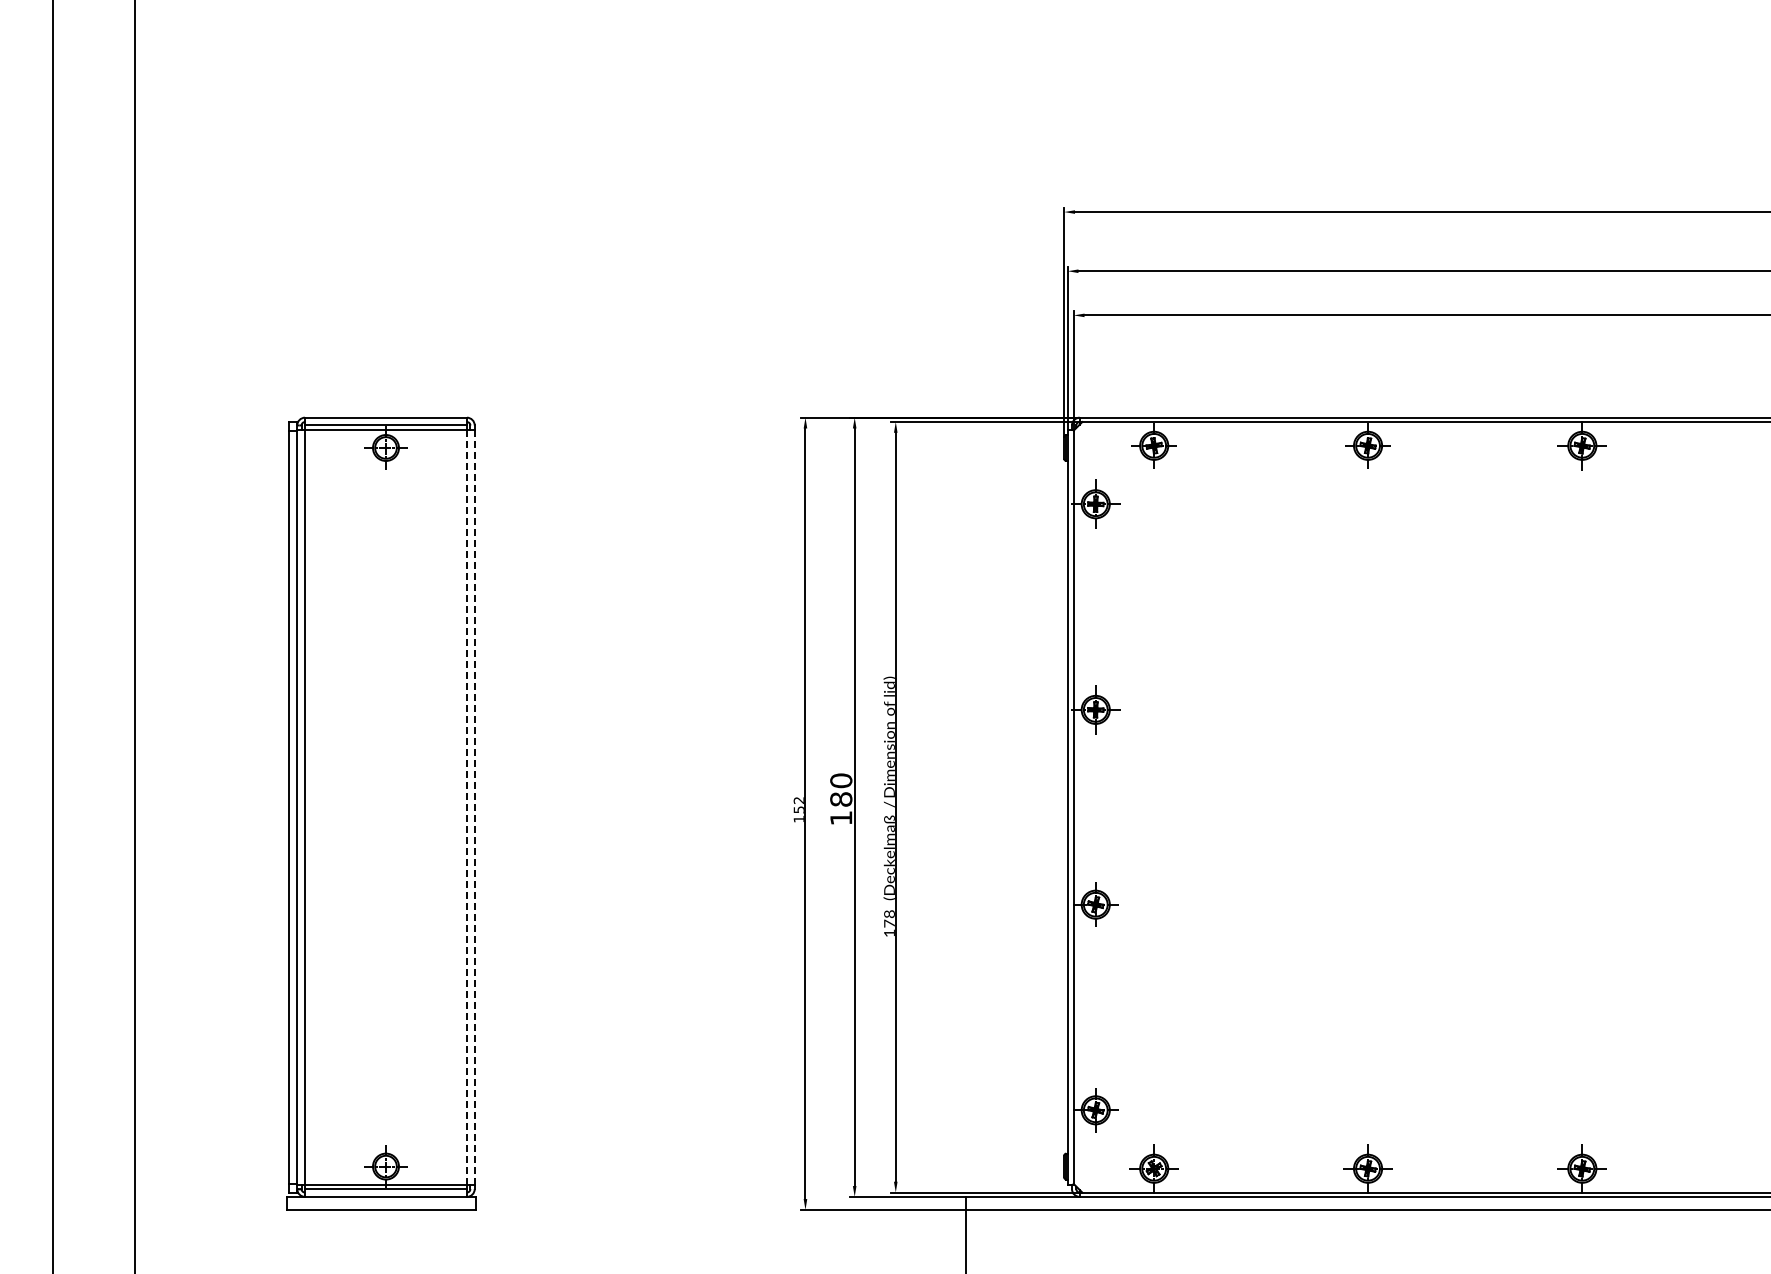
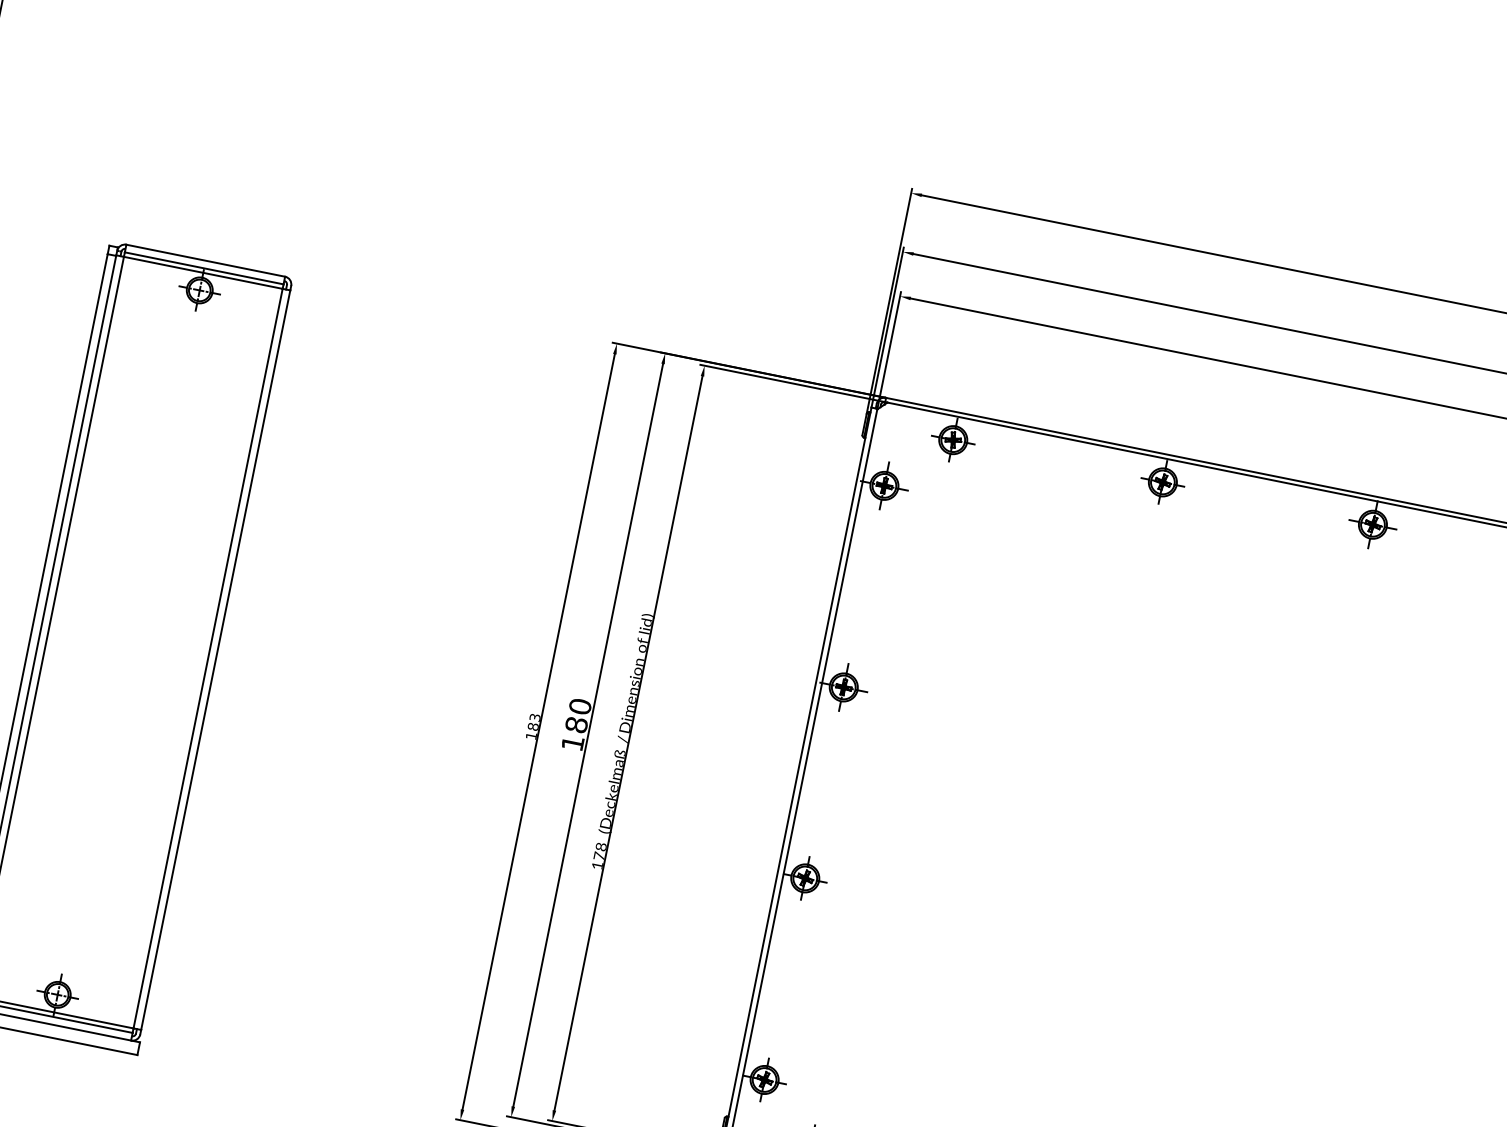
text: (798, 805) -> (533, 722), 152 -> 183
line: (466, 807) -> (207, 658), dashed -> solid
line: (474, 807) -> (215, 660), dashed -> solid

